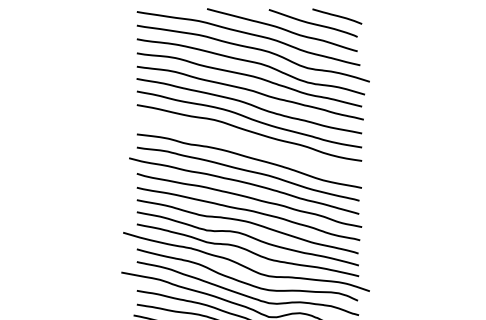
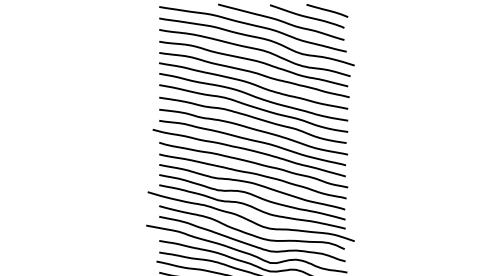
curve: (249, 144) -> (253, 118), added

